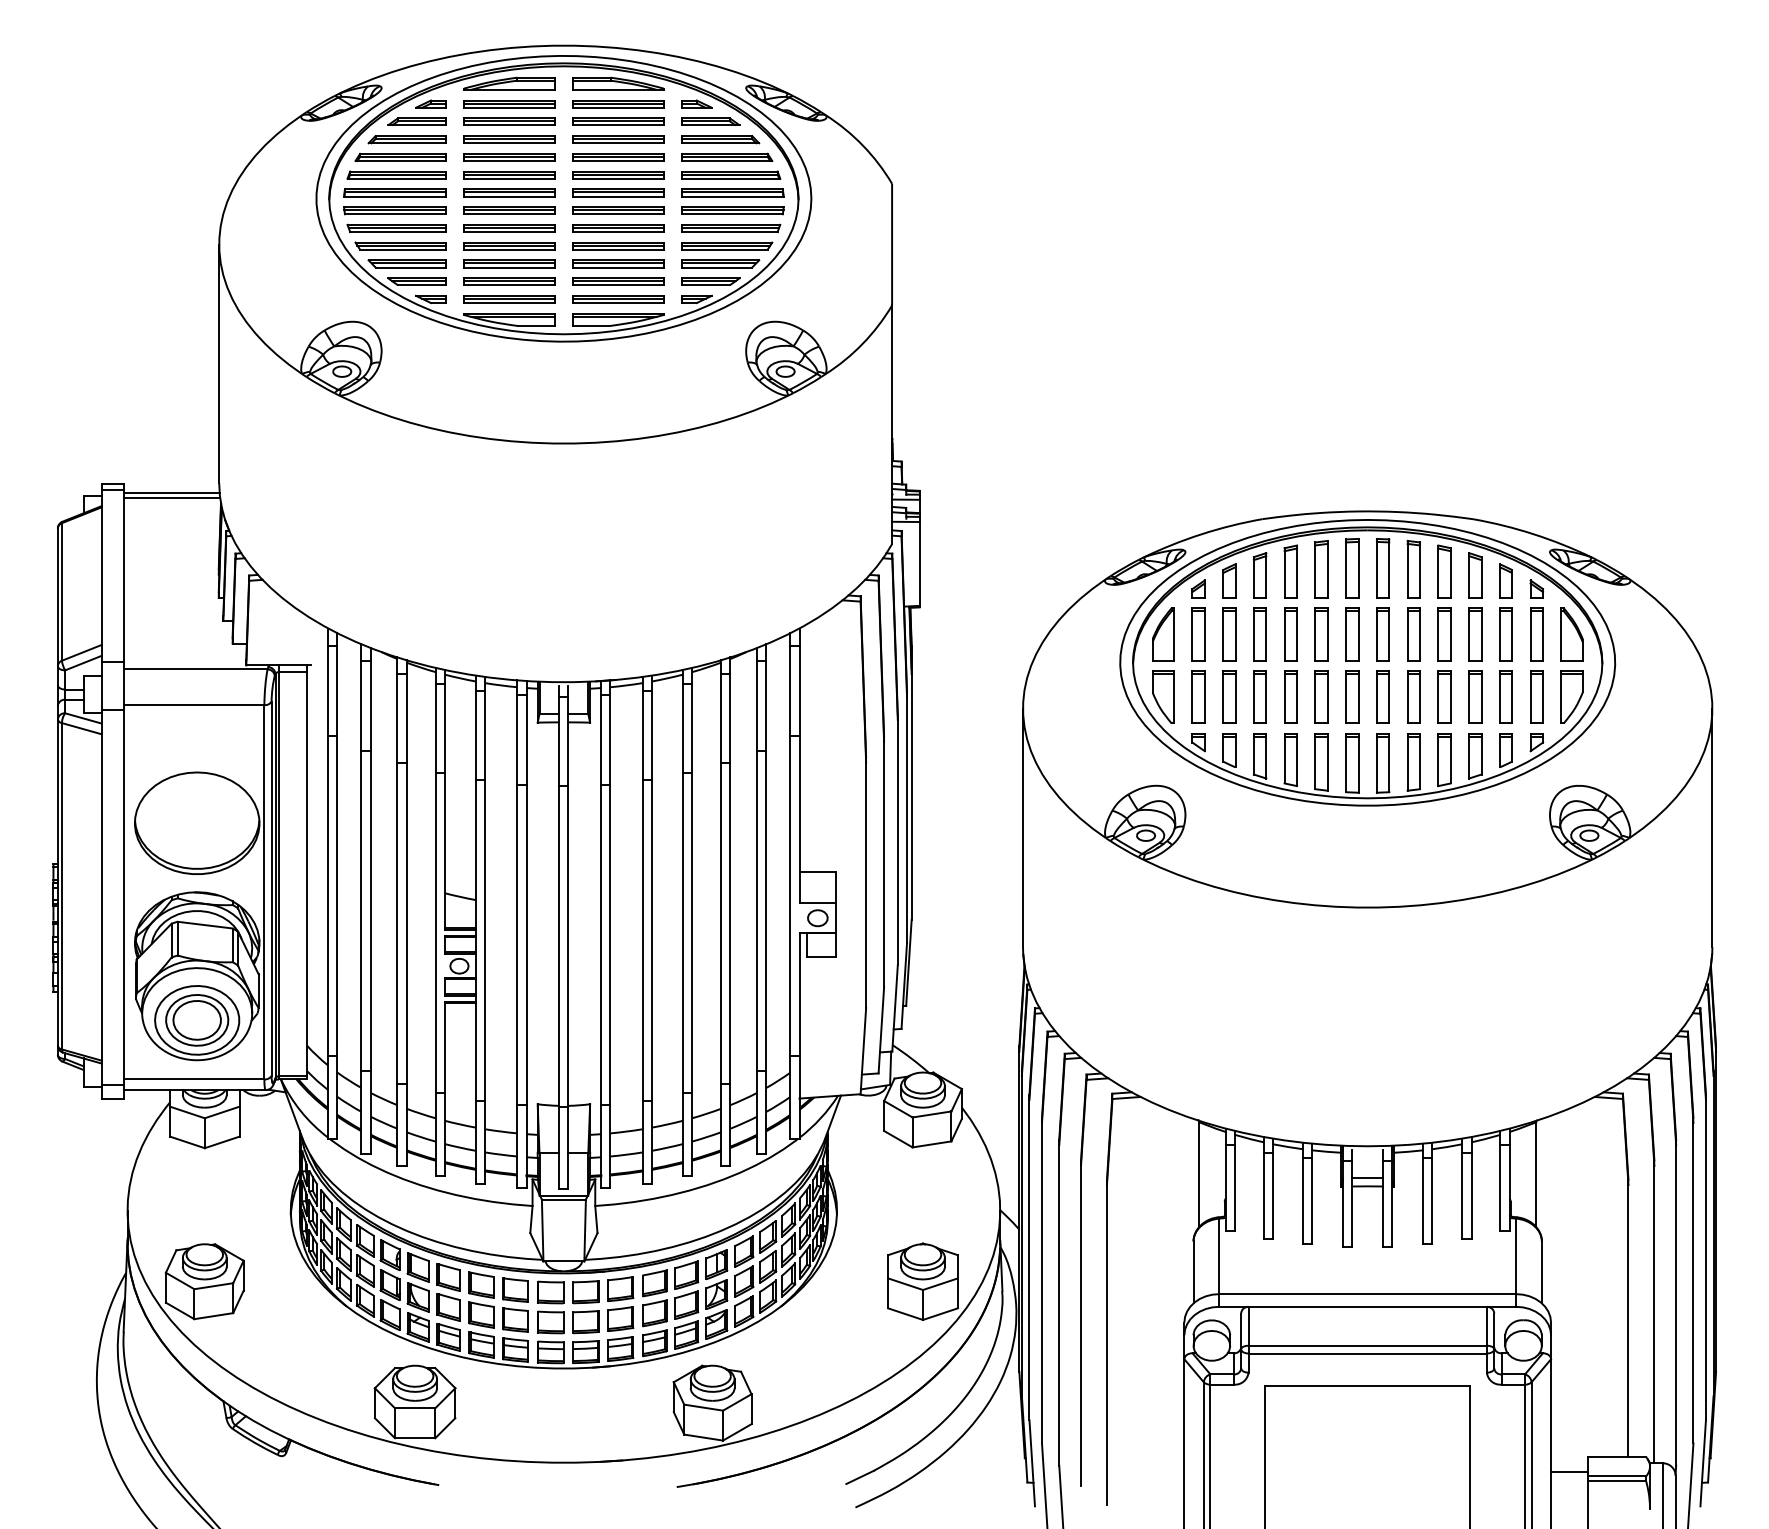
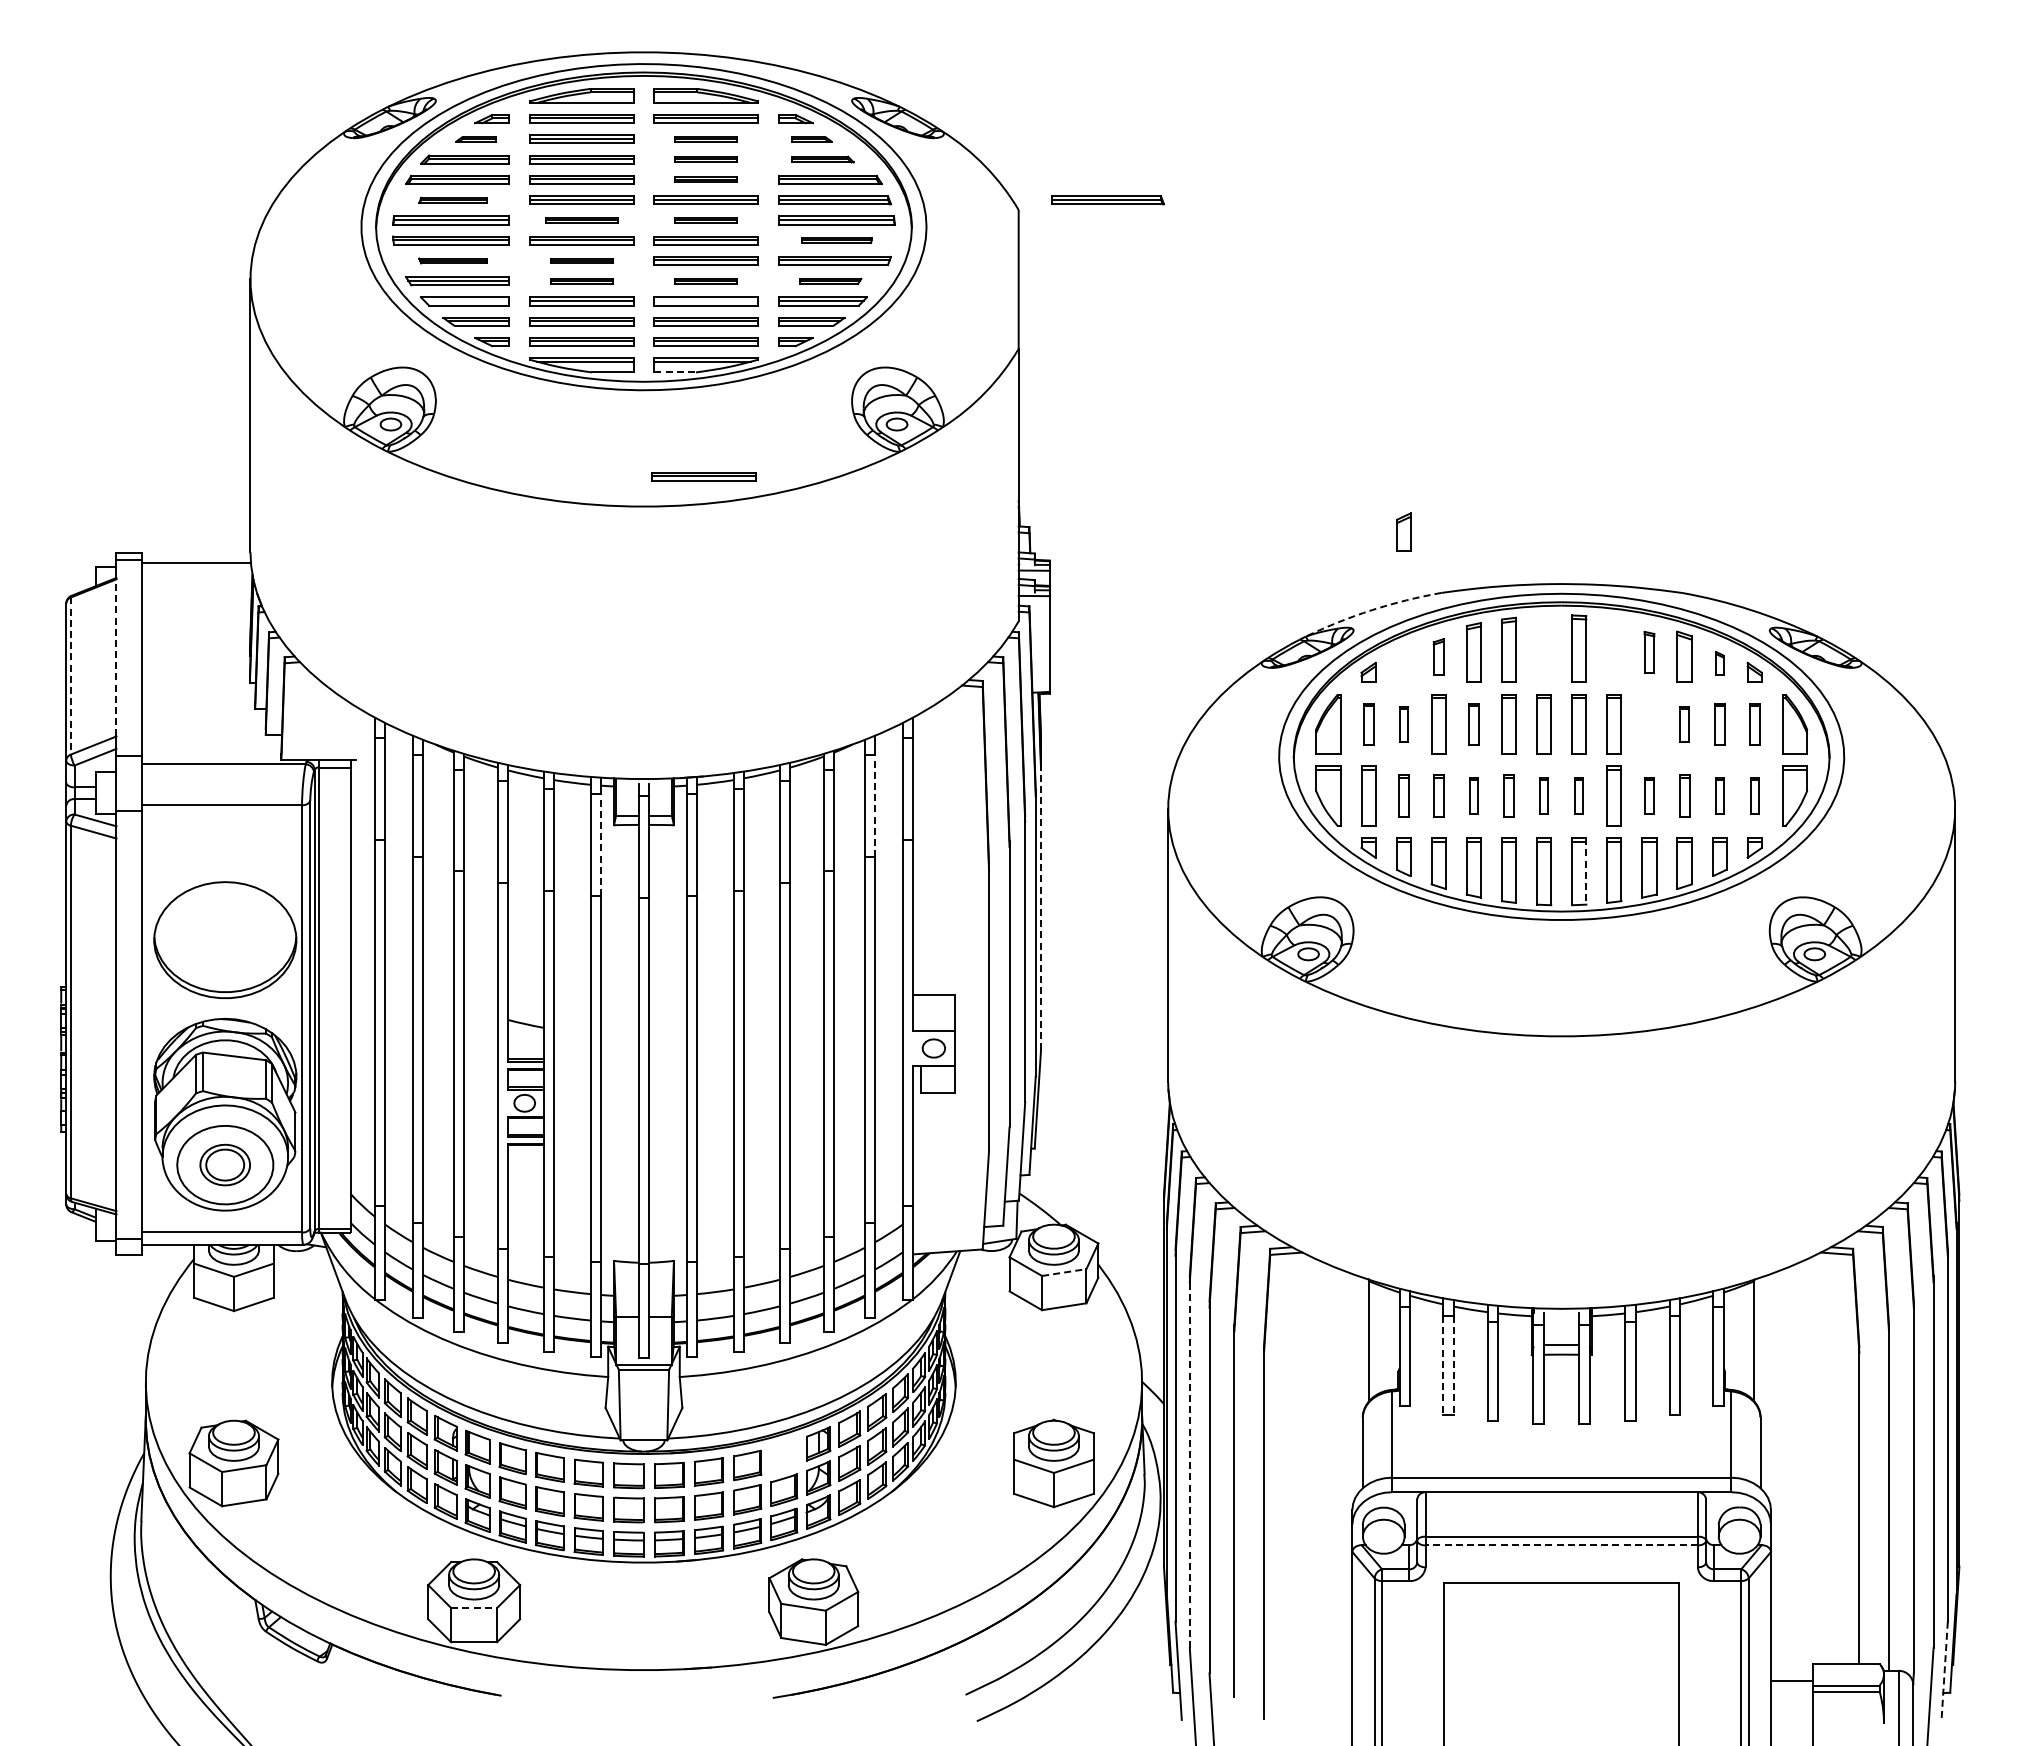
part: (416, 121) -> (475, 138), size x0.6
part: (617, 121) -> (705, 138), size x0.6
part: (710, 121) -> (811, 138), size x0.6
part: (617, 139) -> (705, 159), size x0.6
part: (720, 139) -> (822, 159), size x0.7
part: (617, 157) -> (705, 179), size x0.6
part: (396, 175) -> (452, 200), size x0.6
part: (969, 175) -> (1107, 200), added
part: (509, 192) -> (581, 220), size x0.7
part: (617, 192) -> (705, 220), size x0.6
part: (732, 210) -> (836, 240), size x0.6
part: (396, 228) -> (452, 260), size x0.6
part: (509, 228) -> (581, 260), size x0.6
part: (509, 245) -> (581, 280), size x0.6
part: (617, 245) -> (705, 280), size x0.6
part: (727, 246) -> (830, 281), size x0.6
line: (408, 263) -> (466, 300), removed
line: (617, 263) -> (705, 300), removed
line: (591, 326) -> (675, 372), solid -> dashed
part: (616, 417) -> (703, 476), added
line: (171, 497) -> (196, 568), removed
arc: (1202, 534) -> (1372, 610), solid -> dashed
part: (1352, 567) -> (1544, 648), removed
part: (1413, 568) -> (1614, 649), removed
part: (1444, 571) -> (1649, 652), size x0.7
part: (1259, 574) -> (1438, 656), size x0.7
line: (101, 575) -> (116, 657), solid -> dashed
part: (1229, 580) -> (1403, 531), moved
part: (1505, 580) -> (1719, 662), size x0.6
line: (61, 592) -> (70, 676), solid -> dashed
part: (1198, 634) -> (1368, 724), size x0.7
part: (1229, 634) -> (1403, 724), size x0.6
part: (1290, 634) -> (1473, 724), size x0.7
part: (1444, 634) -> (1649, 724), removed
part: (1475, 634) -> (1684, 724), size x0.6
part: (1505, 634) -> (1719, 724), size x0.7
part: (1536, 634) -> (1754, 724), size x0.7
part: (1229, 696) -> (1403, 795), size x0.7
part: (1259, 696) -> (1438, 795), size x0.7
part: (1290, 696) -> (1473, 795), size x0.6
part: (1321, 696) -> (1508, 795), size x0.7
part: (1351, 696) -> (1543, 795), size x0.6
part: (1382, 696) -> (1578, 795), size x0.6
part: (1444, 696) -> (1649, 795), size x0.6
part: (1475, 696) -> (1684, 795), size x0.7
part: (1505, 696) -> (1719, 795), size x0.6
part: (1536, 696) -> (1754, 795), size x0.6
line: (766, 706) -> (875, 806), solid -> dashed
line: (526, 740) -> (601, 845), solid -> dashed
line: (1389, 763) -> (1586, 871), solid -> dashed
line: (912, 796) -> (1041, 909), solid -> dashed
part: (196, 1019) -> (224, 1164), size x0.7
line: (932, 1114) -> (1064, 1272), solid -> dashed
line: (1264, 1195) -> (1443, 1365), solid -> dashed
line: (1272, 1195) -> (1453, 1365), solid -> dashed
part: (686, 1274) -> (784, 1455), removed
line: (1041, 1283) -> (1189, 1465), solid -> dashed
line: (1367, 1353) -> (1561, 1545), solid -> dashed
line: (415, 1408) -> (474, 1608), solid -> dashed
line: (1703, 1463) -> (1944, 1671), solid -> dashed

